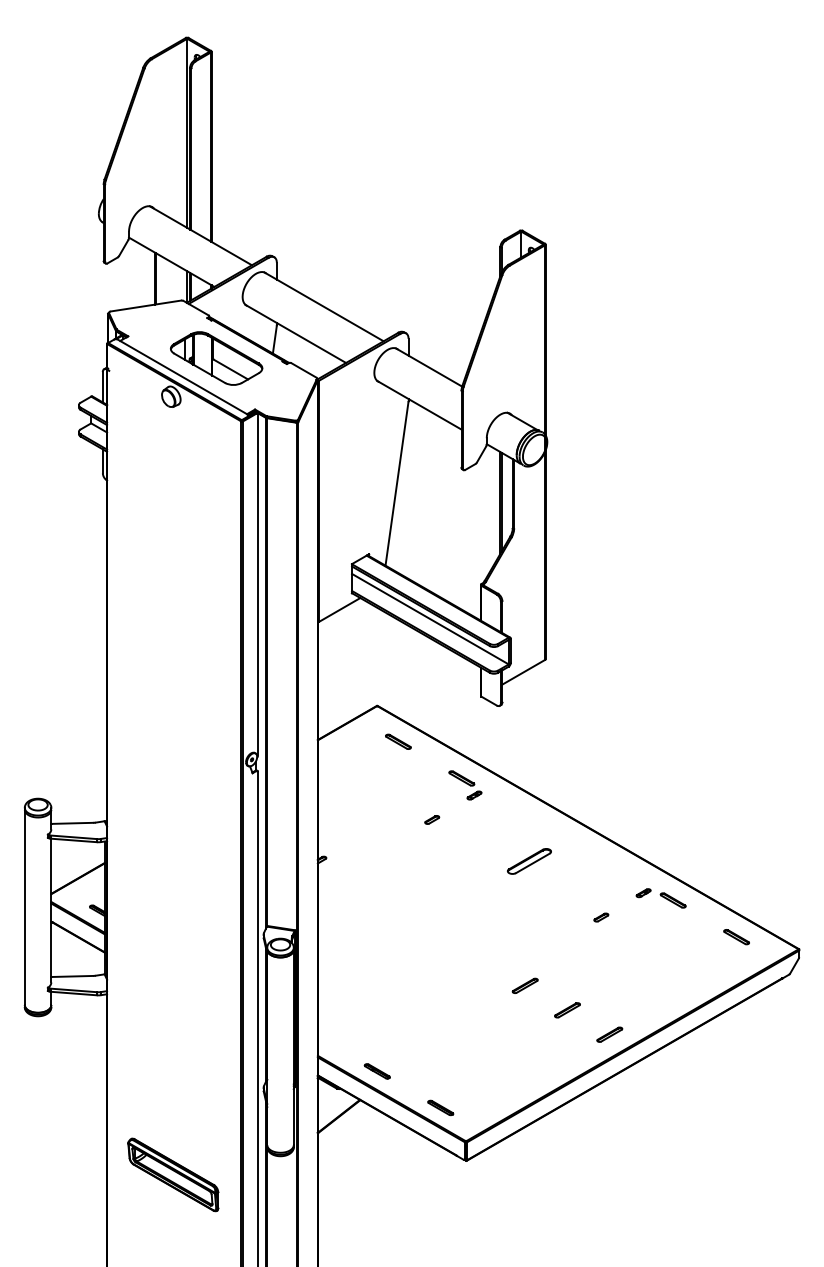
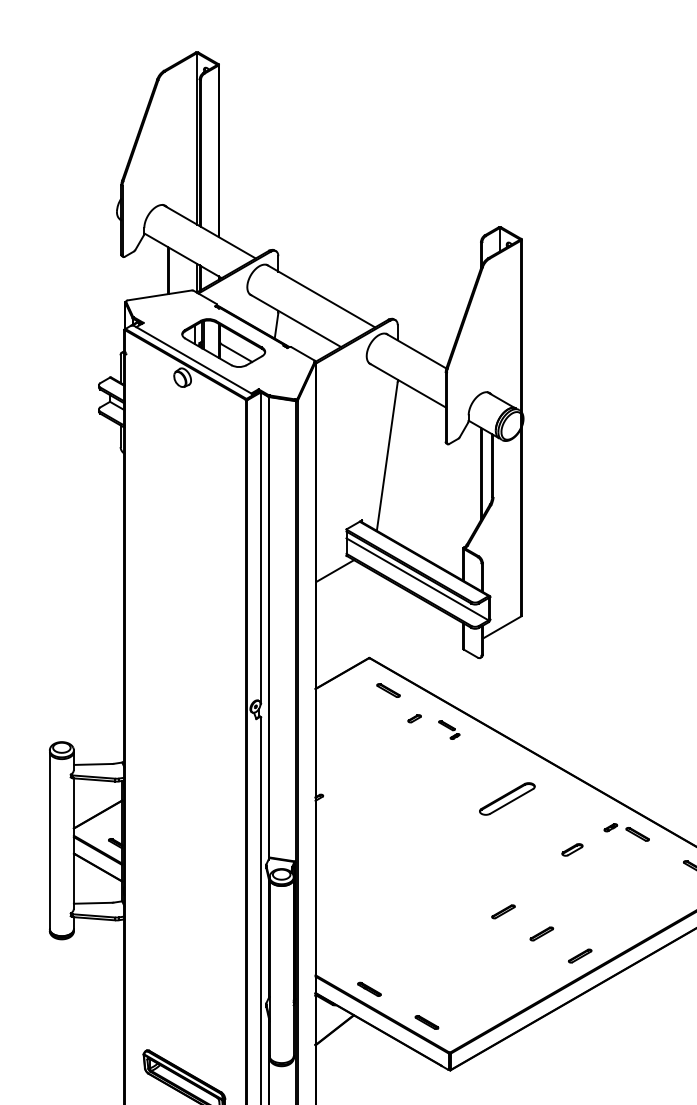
part: (465, 785) -> (449, 730), size x0.7
part: (432, 819) -> (414, 718), moved
part: (529, 861) -> (507, 799), size x1.4
part: (601, 917) -> (572, 849), size x1.6

